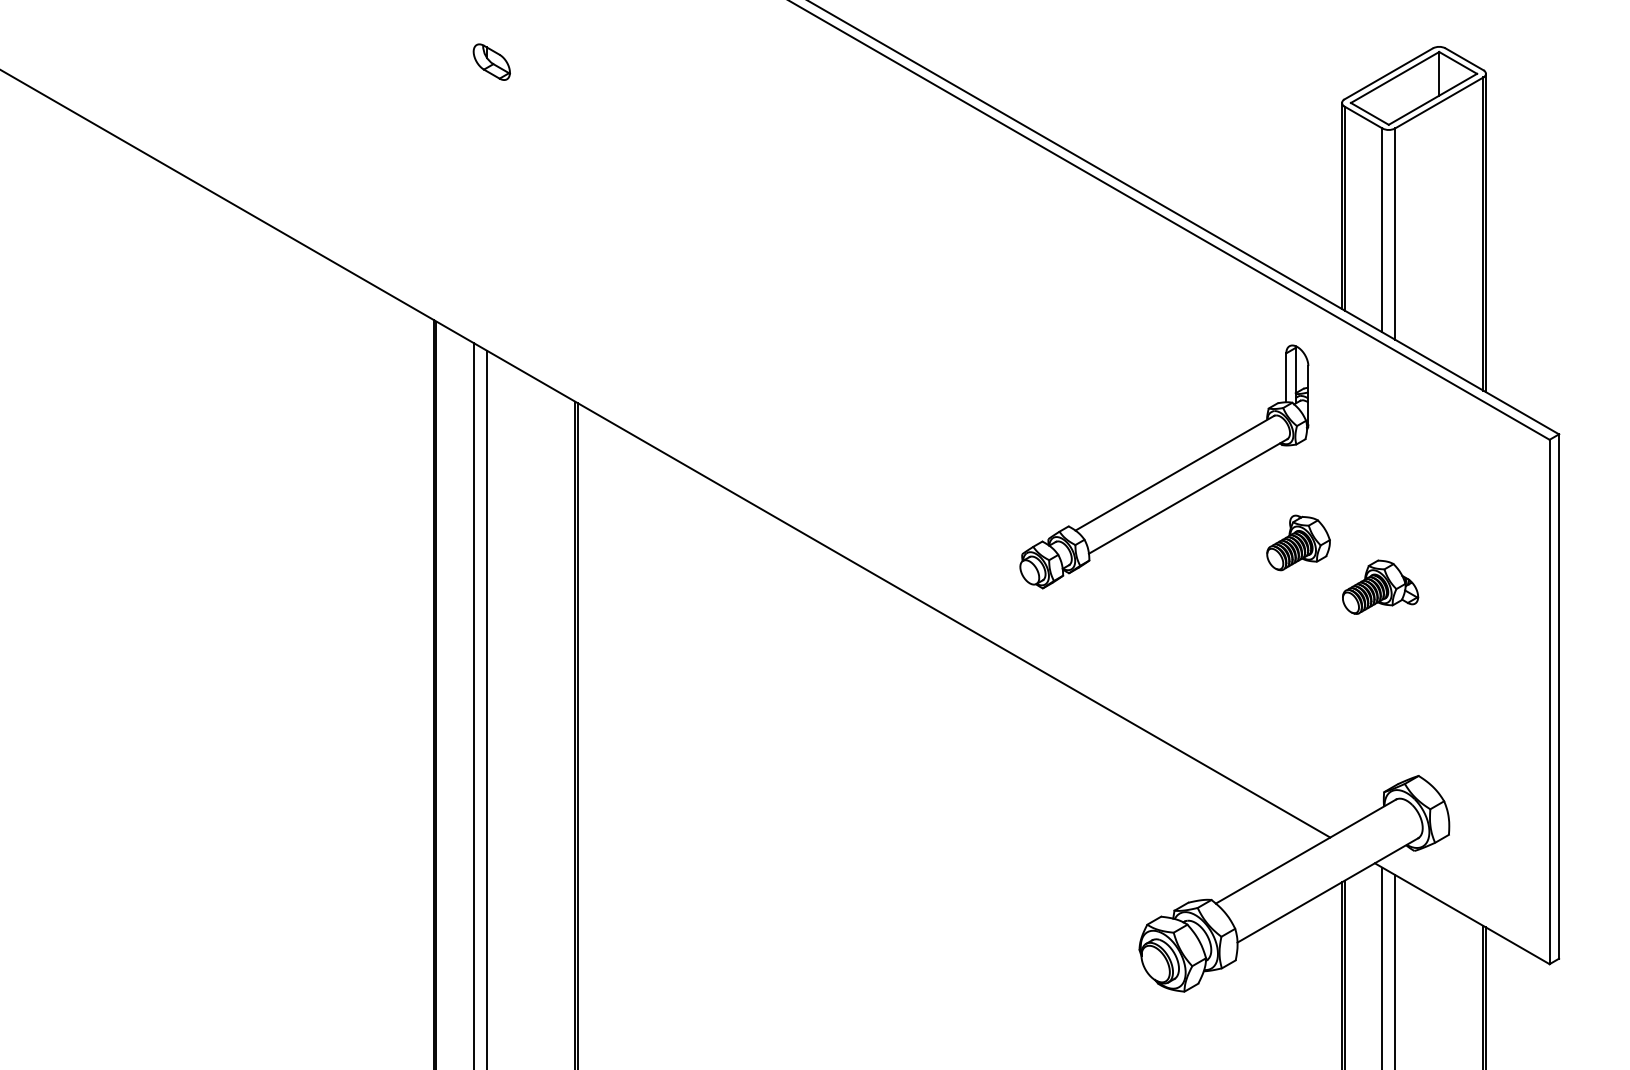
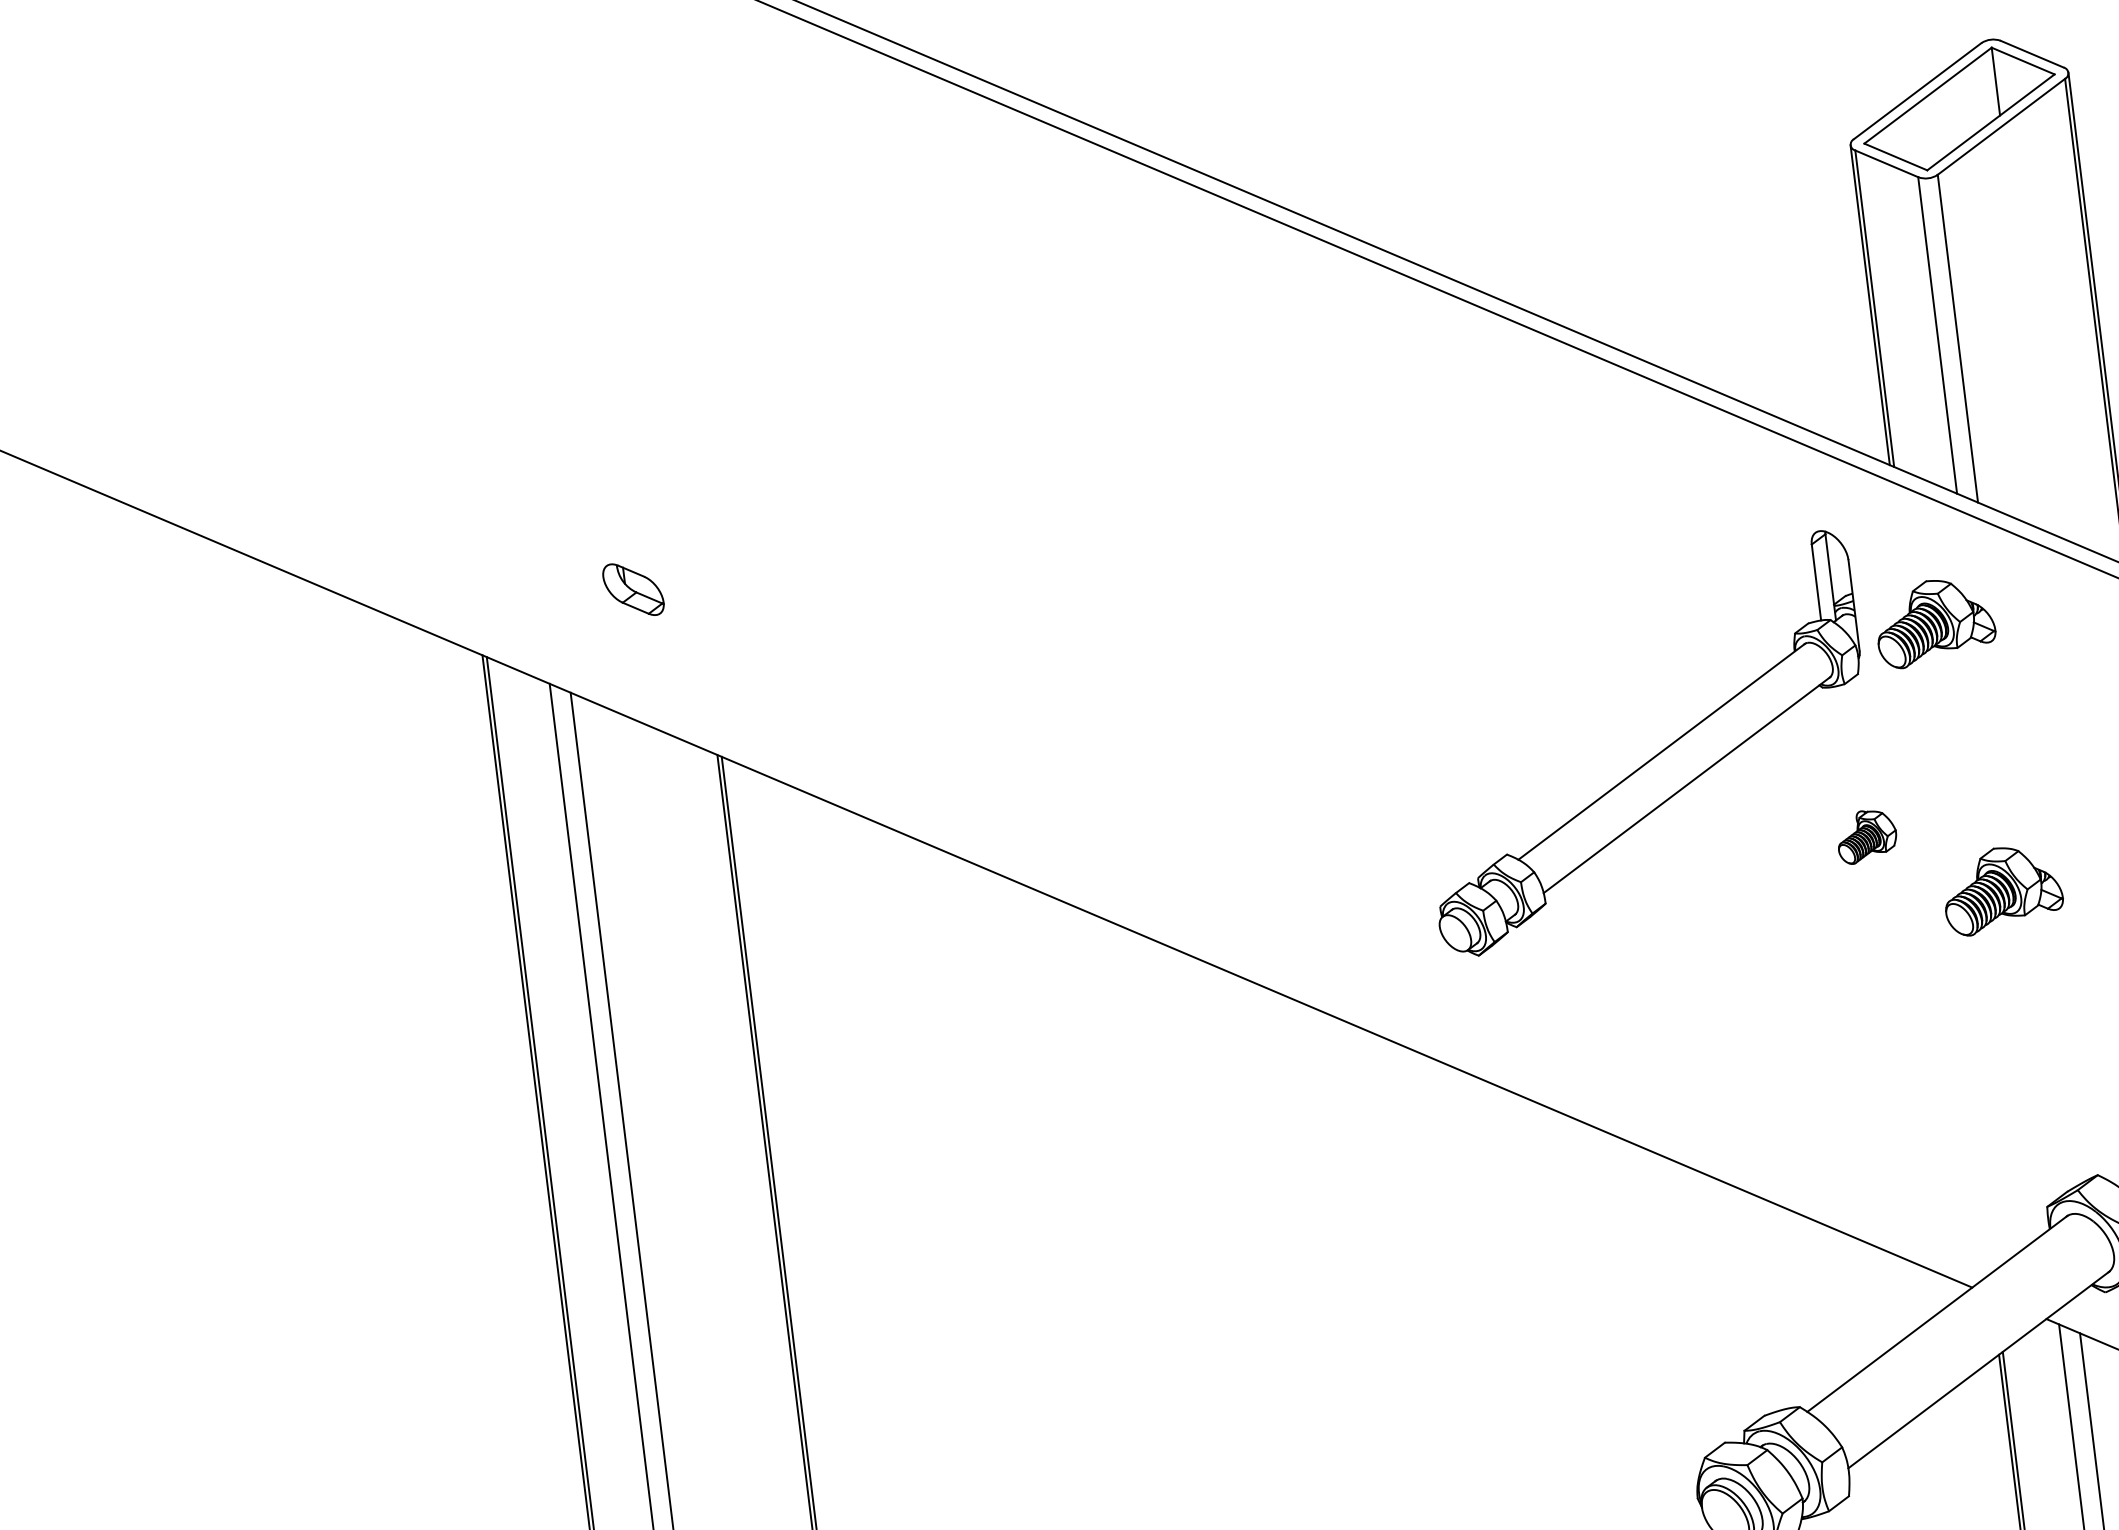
part: (491, 61) -> (632, 588), moved
part: (1358, 411) -> (1934, 621), added
part: (1298, 542) -> (1866, 835), size x0.6

